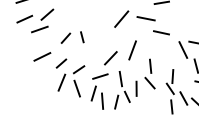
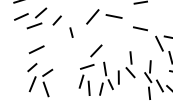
part: (135, 18) -> (104, 16), moved
line: (65, 38) -> (56, 20), moved
line: (132, 49) -> (115, 43), removed
part: (70, 78) -> (40, 80), moved

